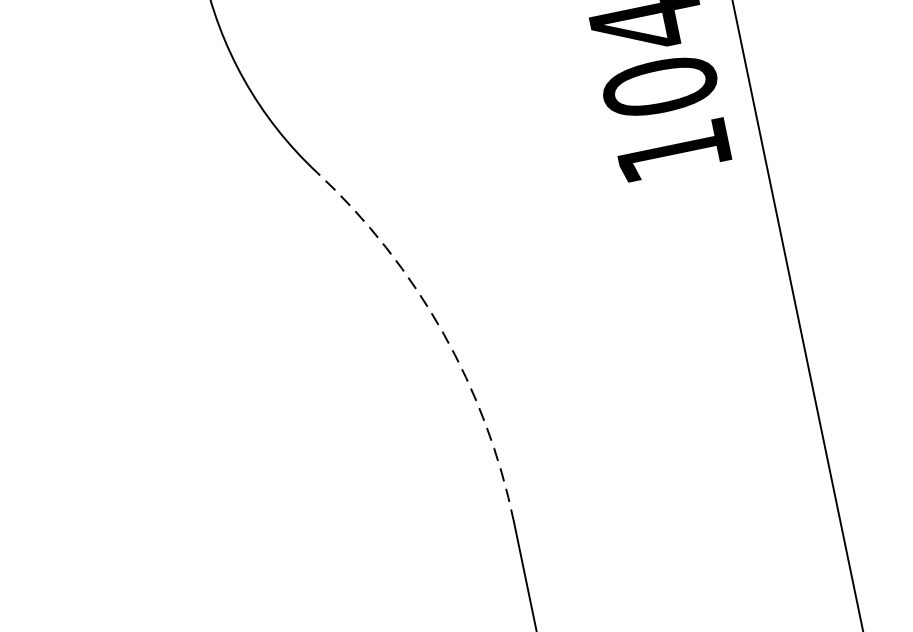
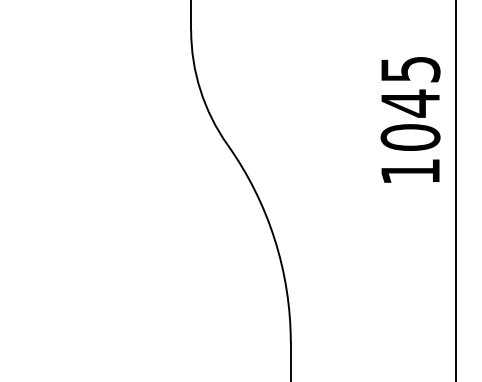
arc: (442, 333) -> (274, 239), dashed -> solid

